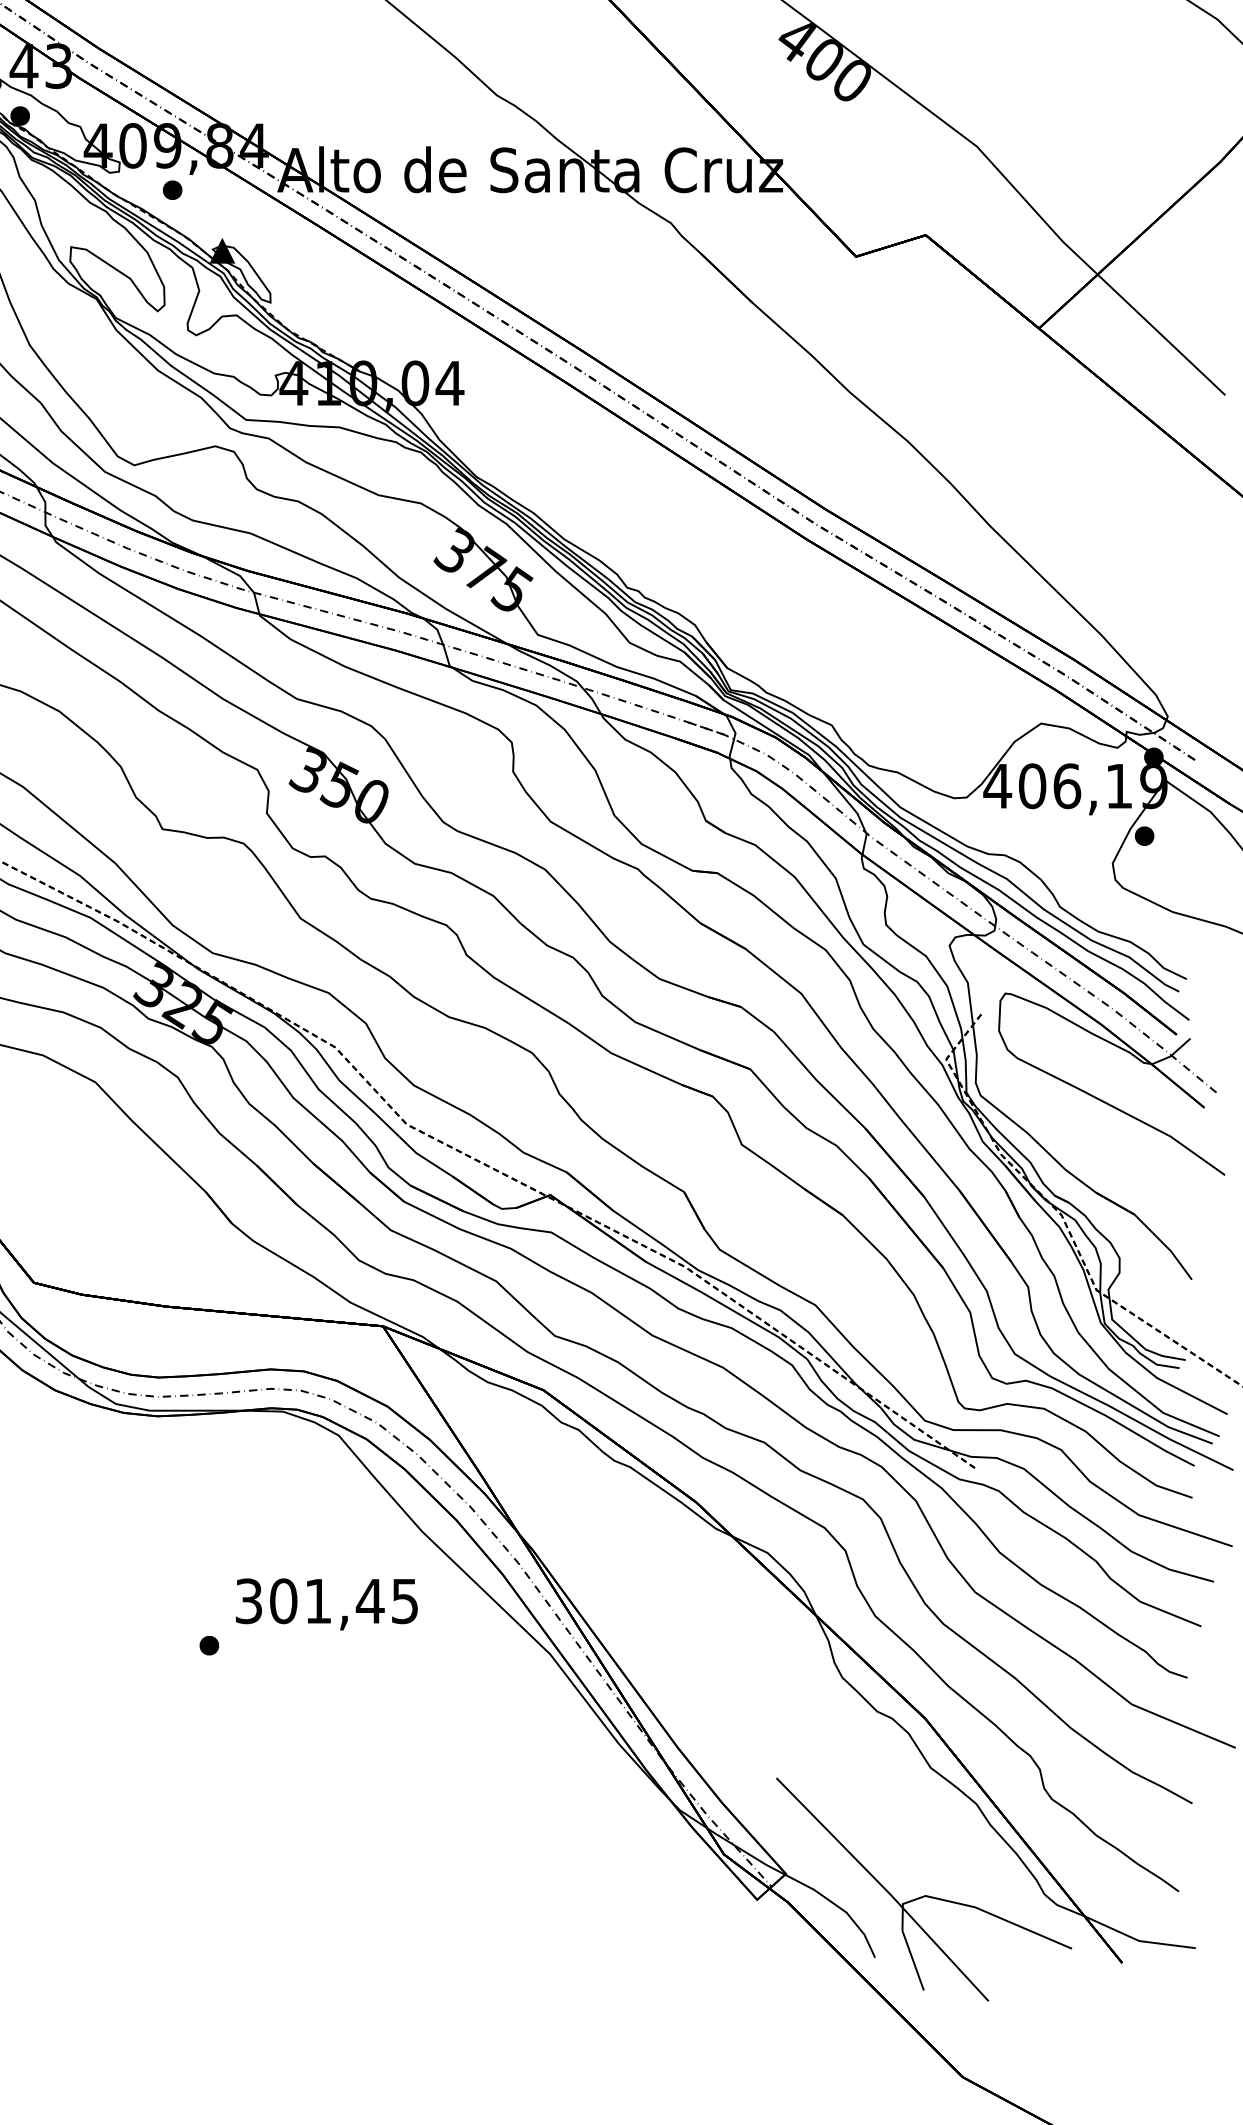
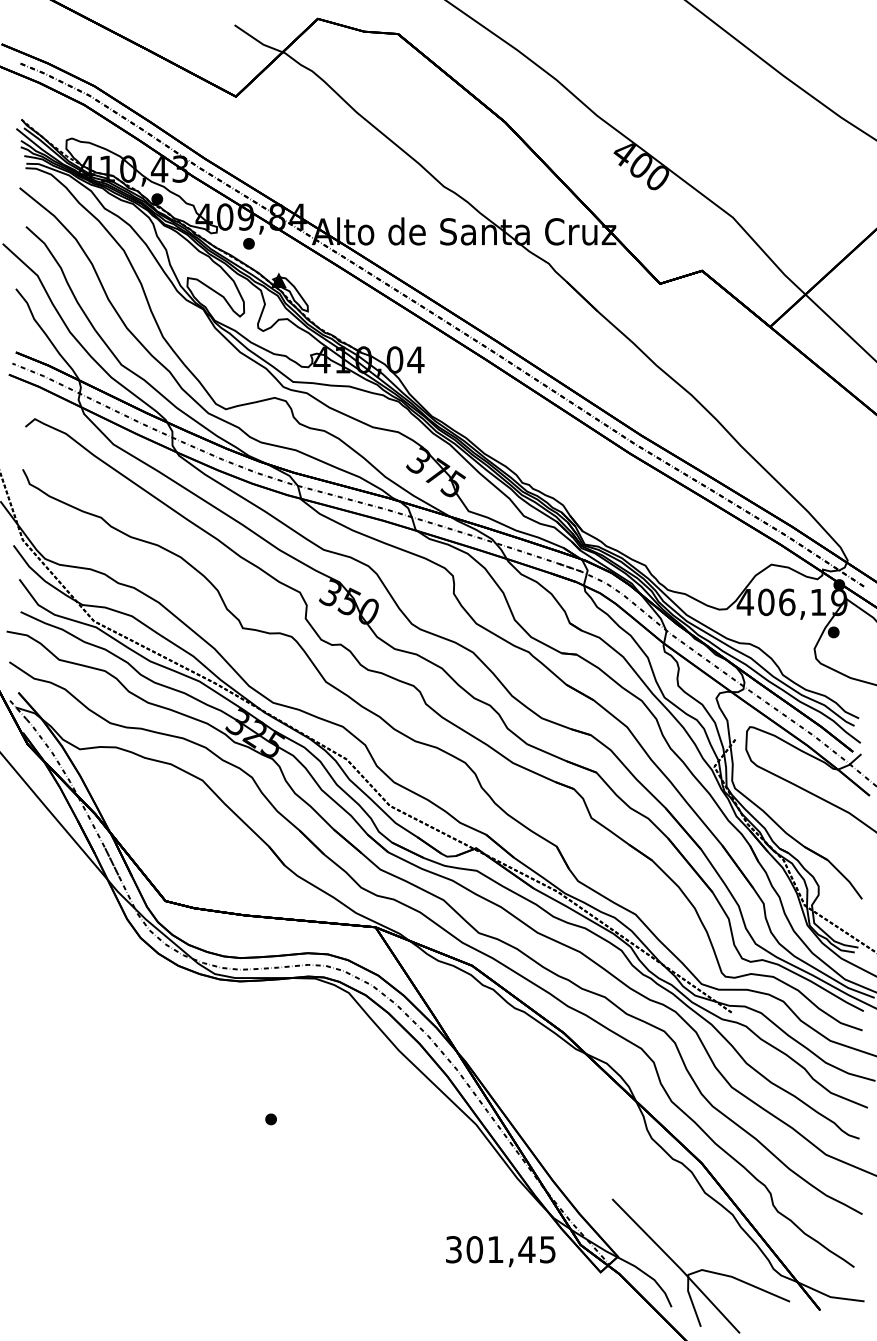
text: (326, 1604) -> (500, 1251), moved

